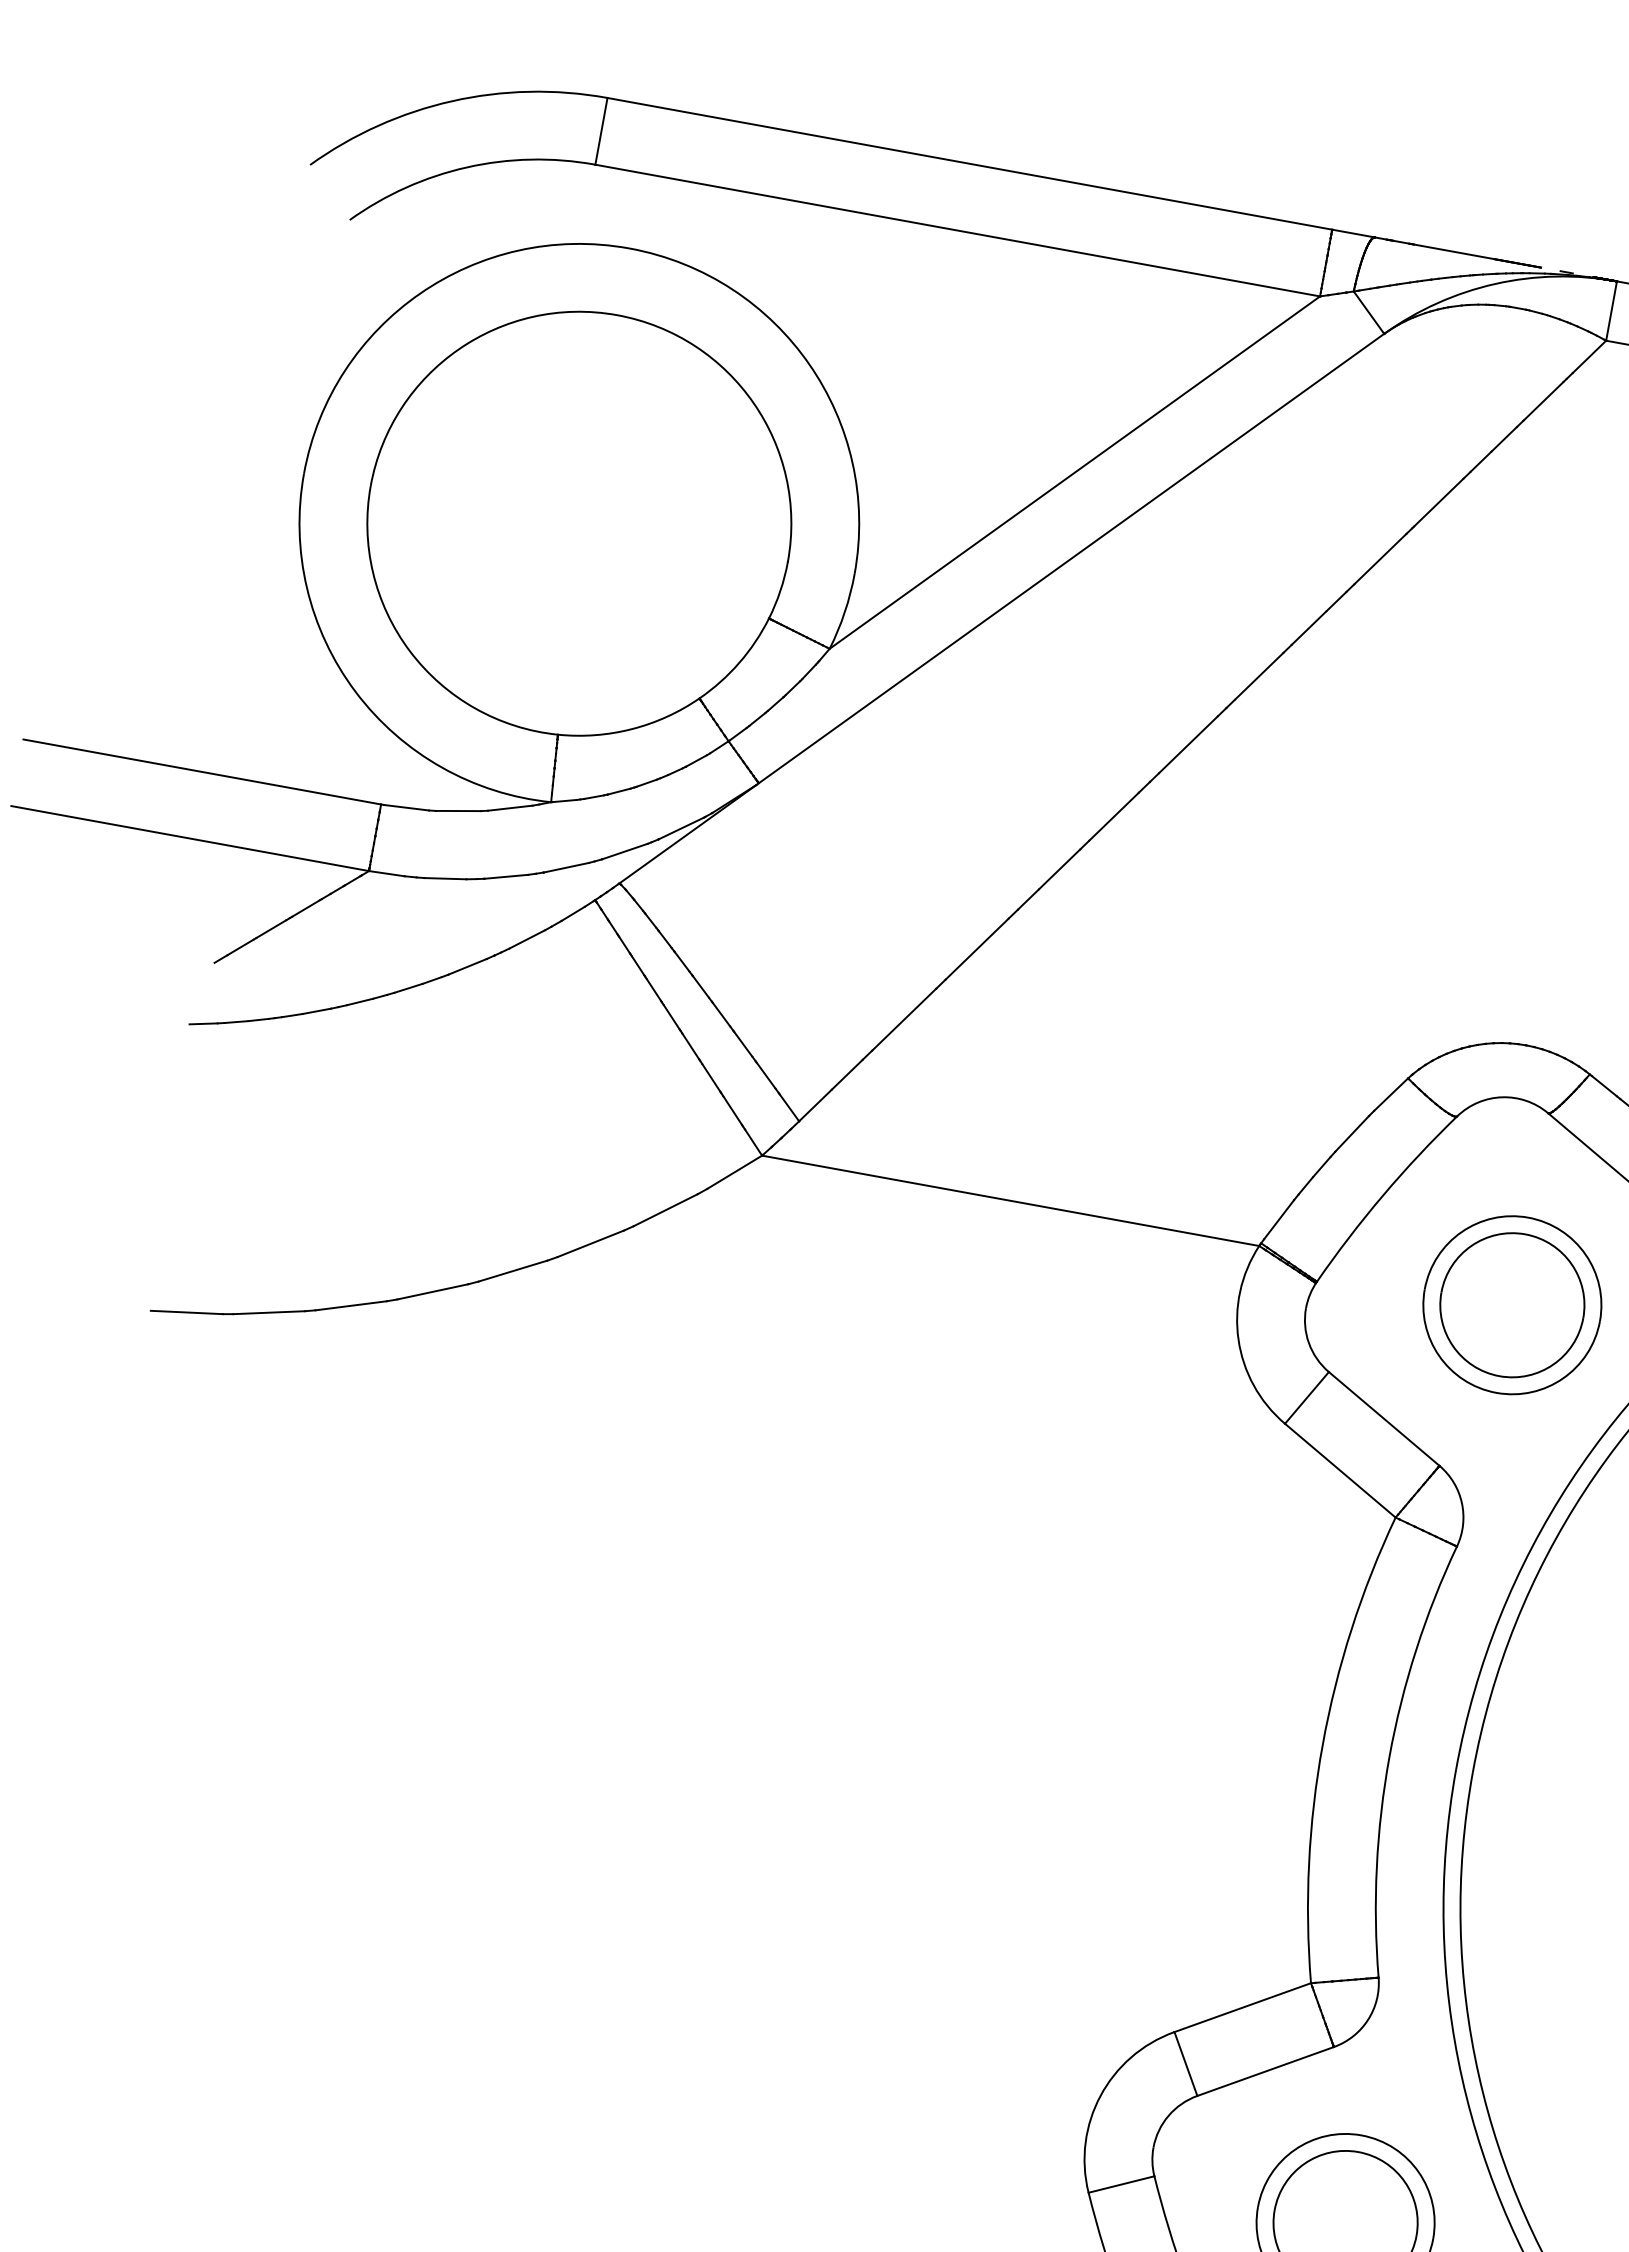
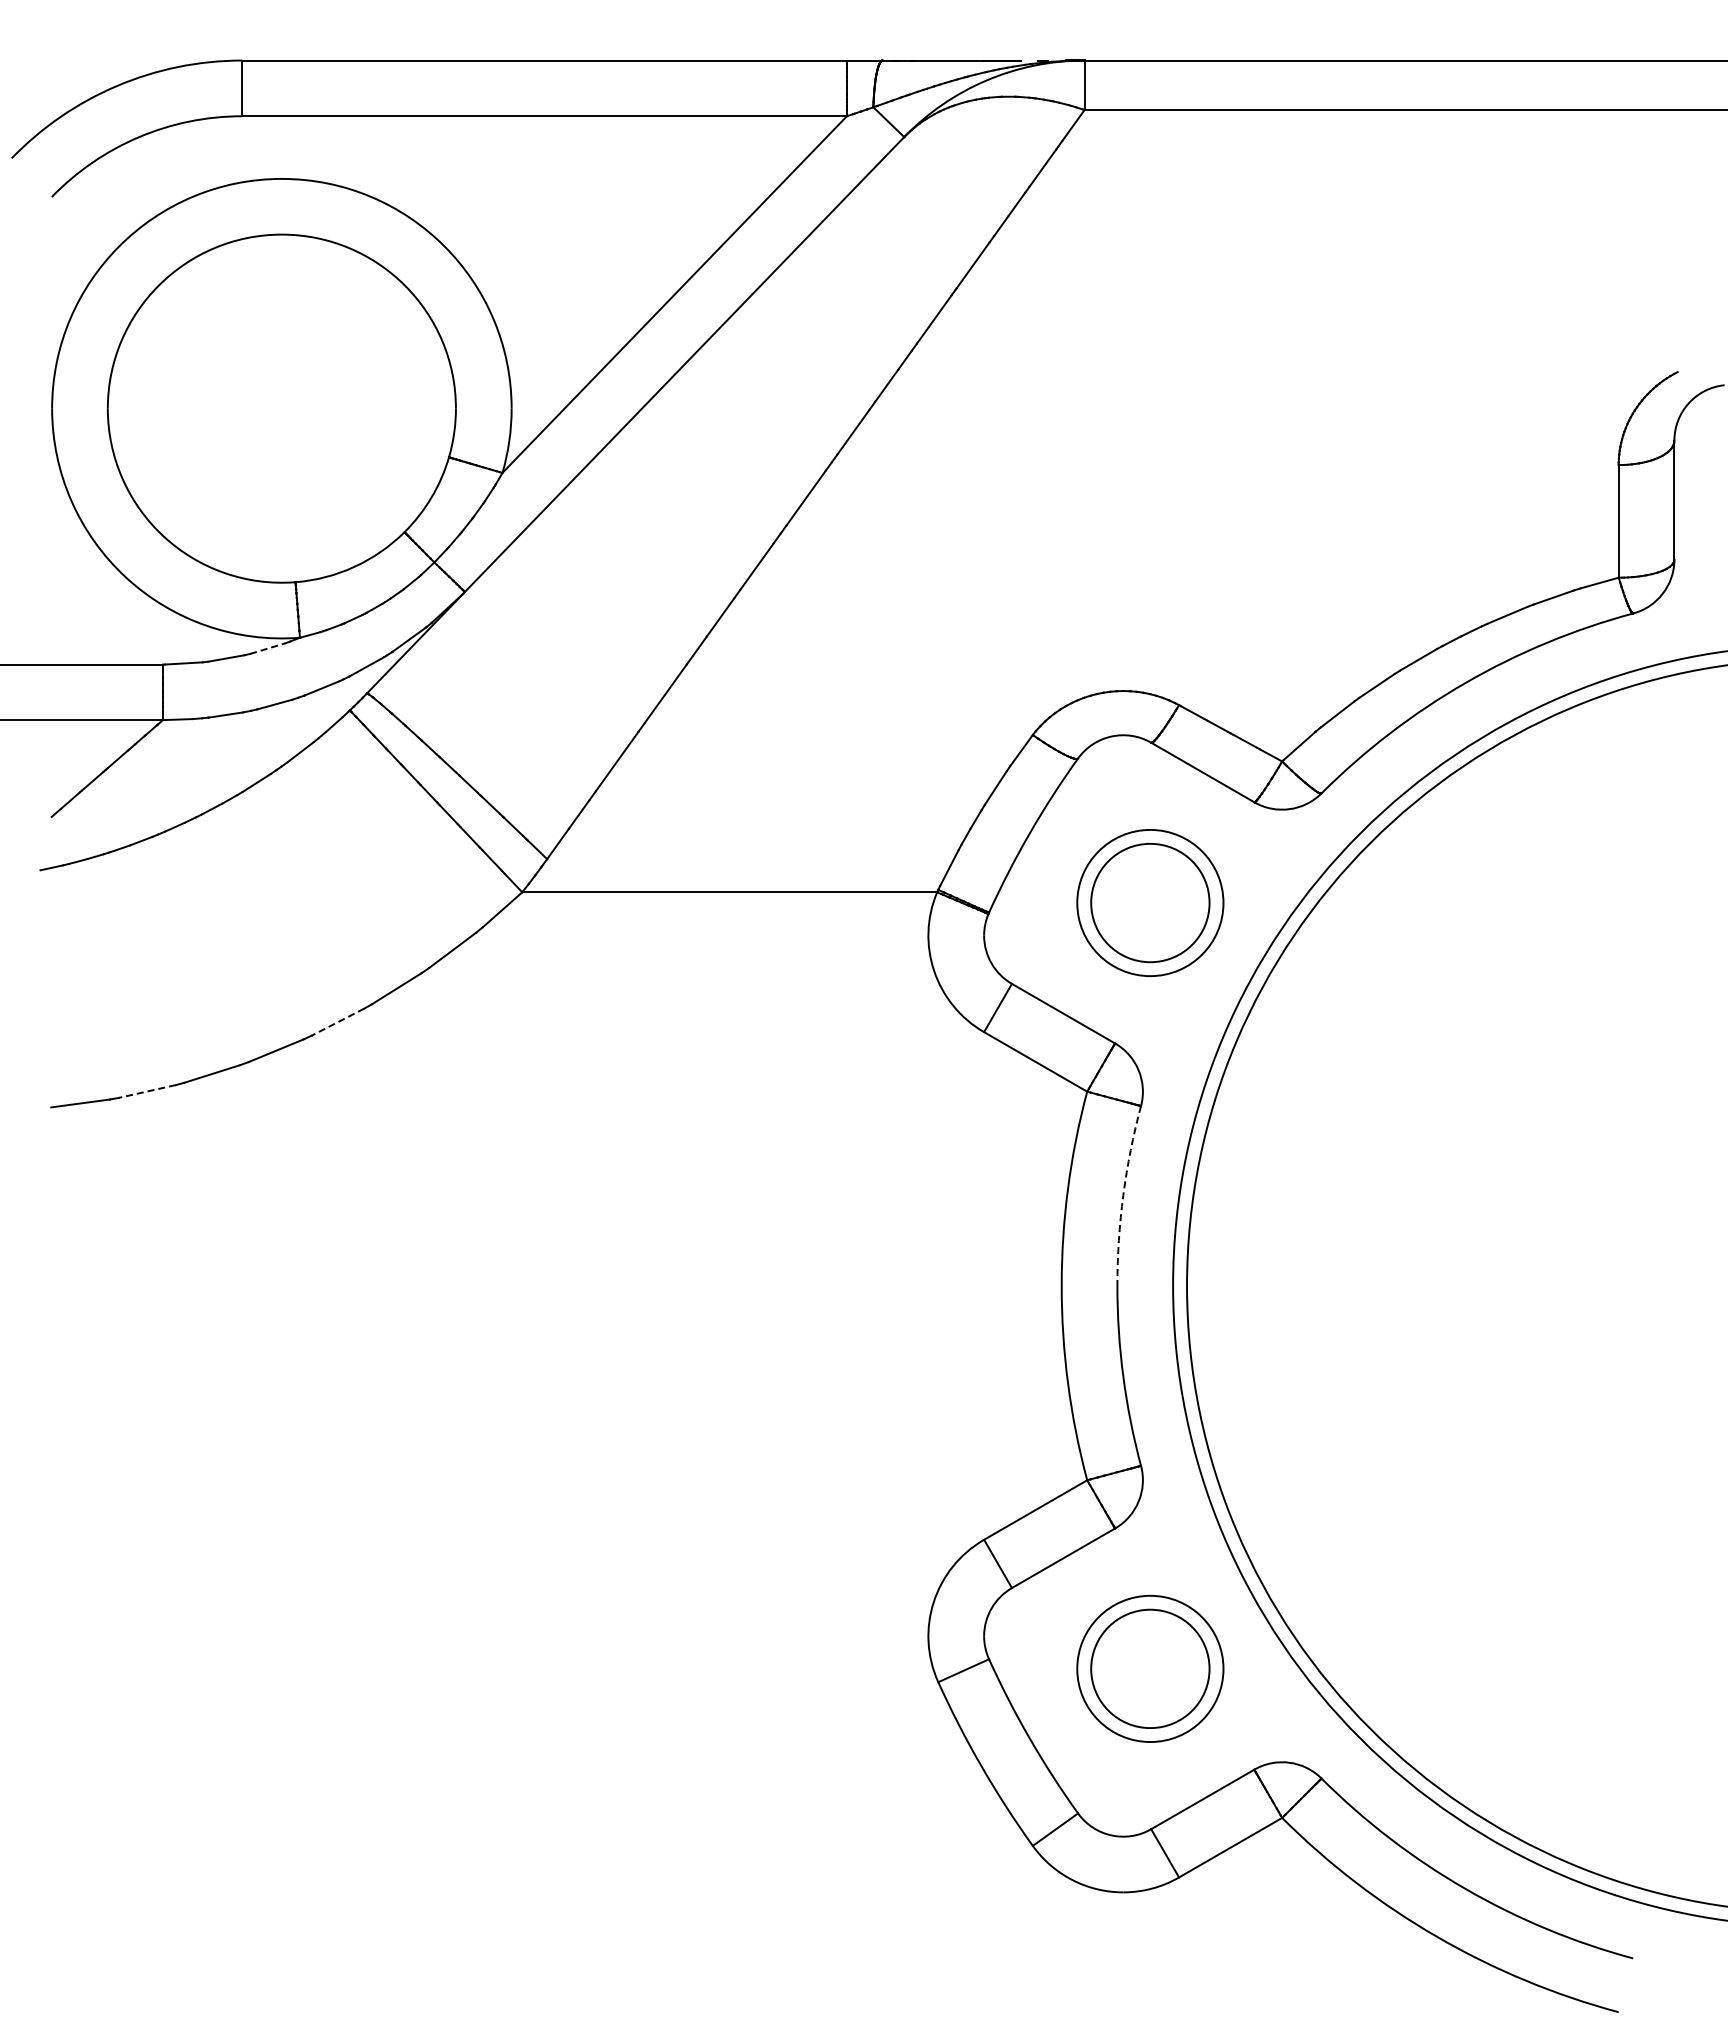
line: (511, 808) -> (268, 648), solid -> dashed
line: (512, 1271) -> (337, 1022), solid -> dashed
line: (268, 1312) -> (146, 1091), solid -> dashed
arc: (1416, 1649) -> (1123, 1195), solid -> dashed

